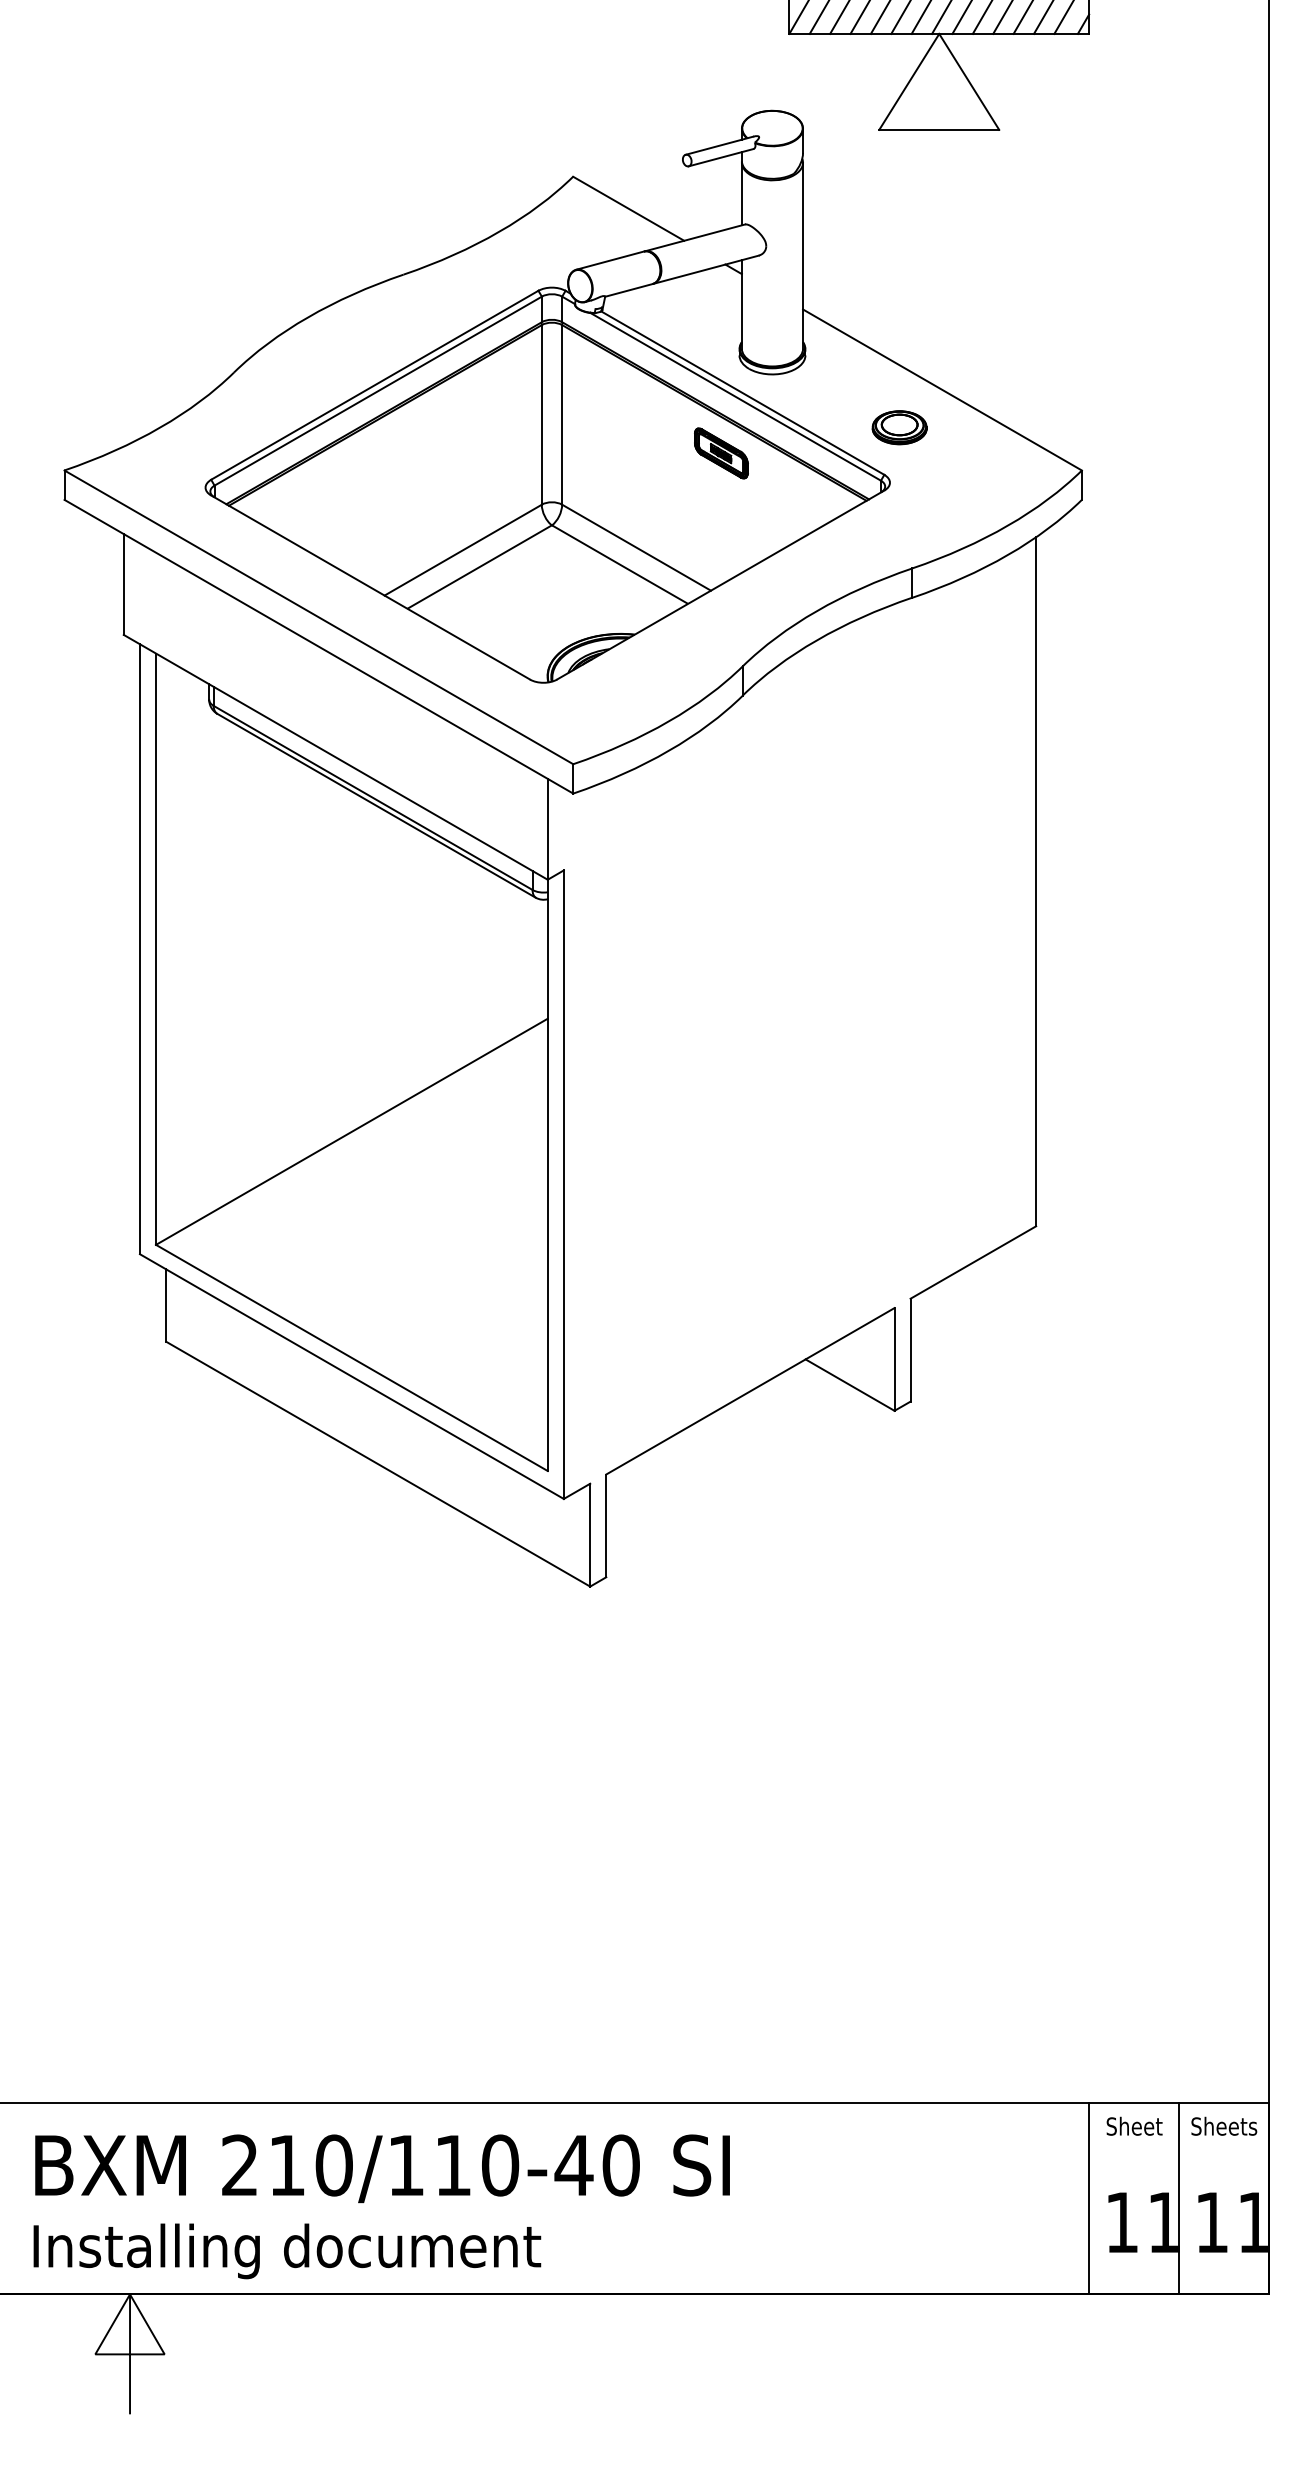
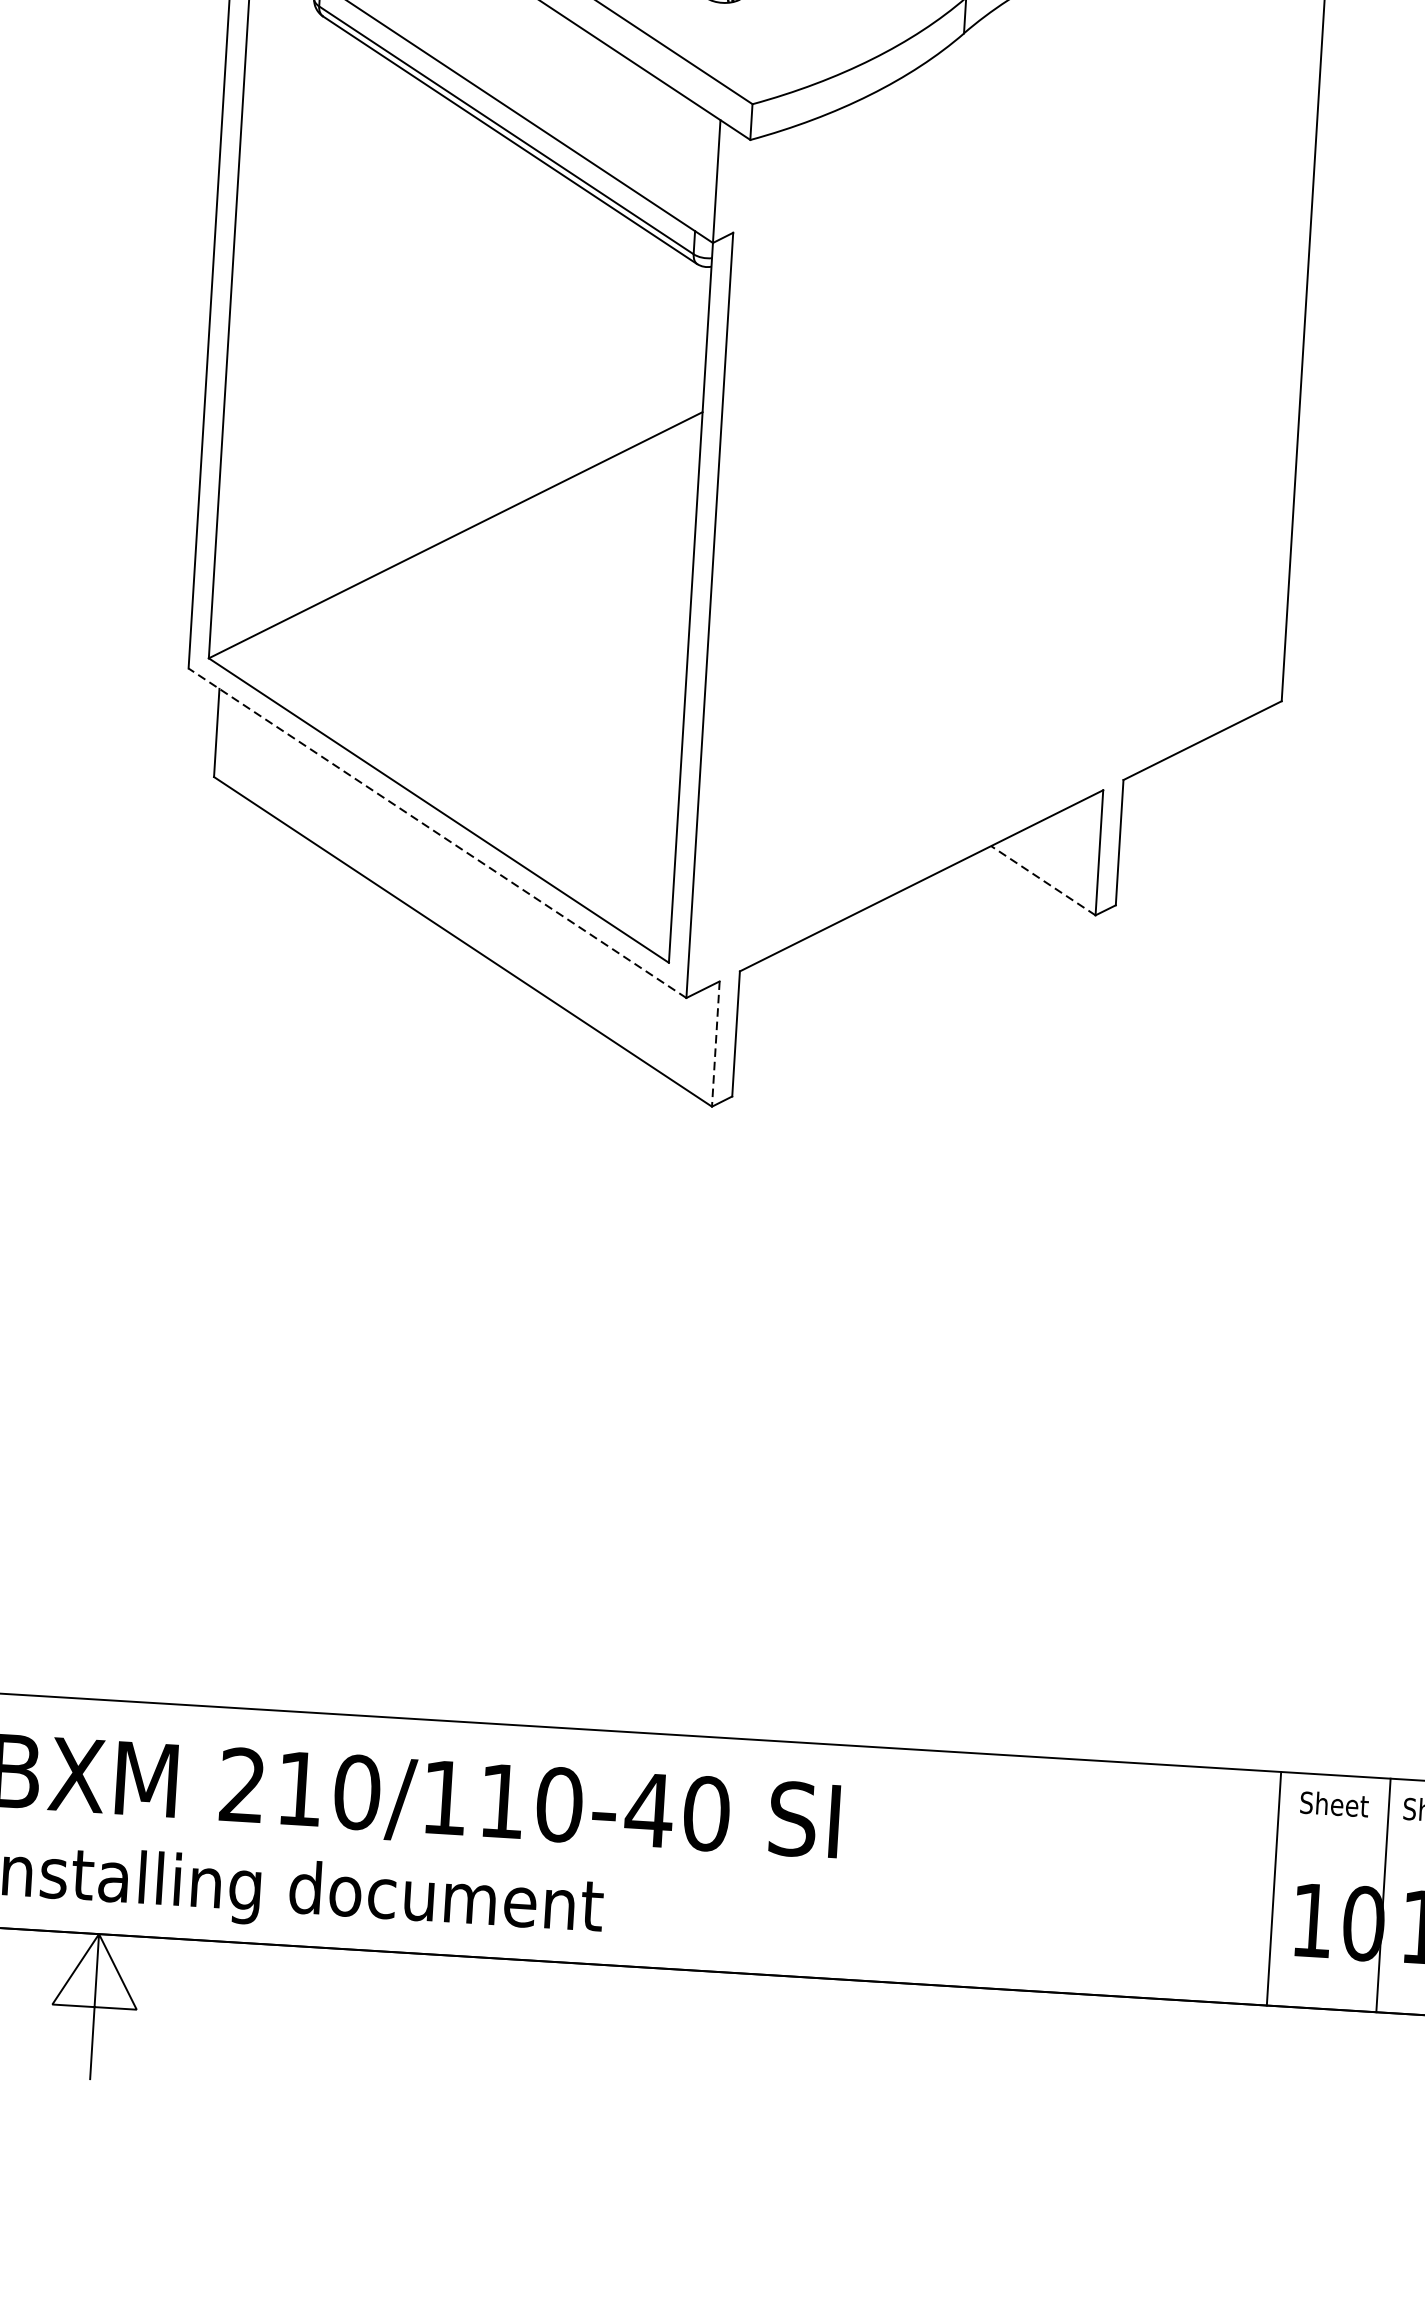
line: (351, 1376) -> (437, 833), solid -> dashed
line: (849, 1384) -> (1042, 879), solid -> dashed
line: (590, 1535) -> (716, 1044), solid -> dashed
text: (1164, 2222) -> (1363, 1923), 11 -> 10

